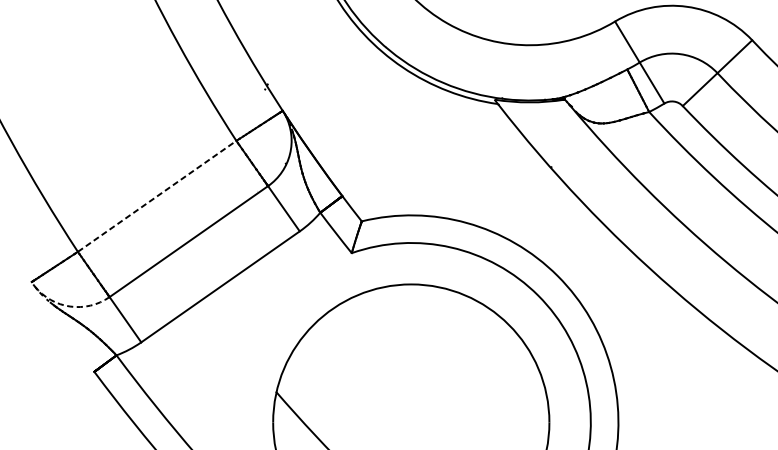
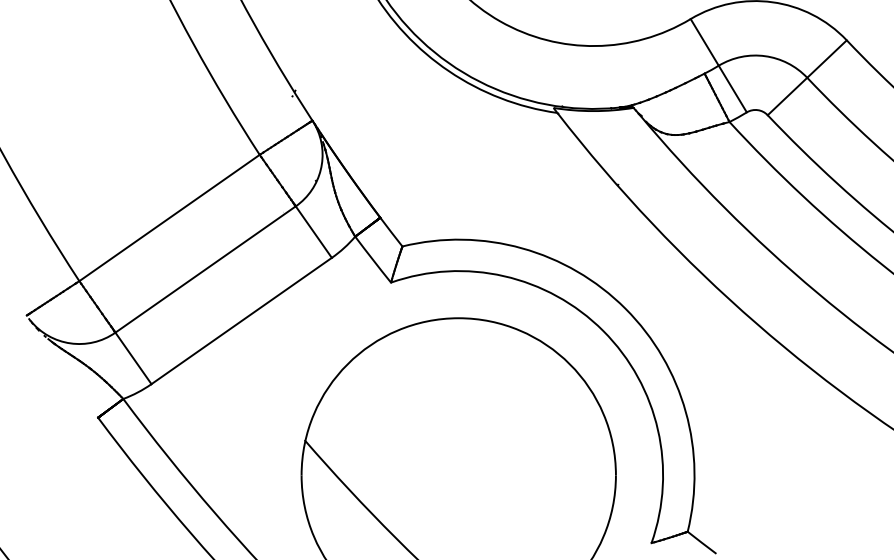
line: (157, 195) -> (169, 217), dashed -> solid
arc: (70, 306) -> (70, 343), dashed -> solid

